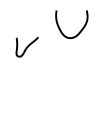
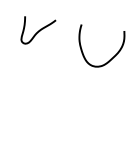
curve: (26, 46) -> (37, 30), moved

